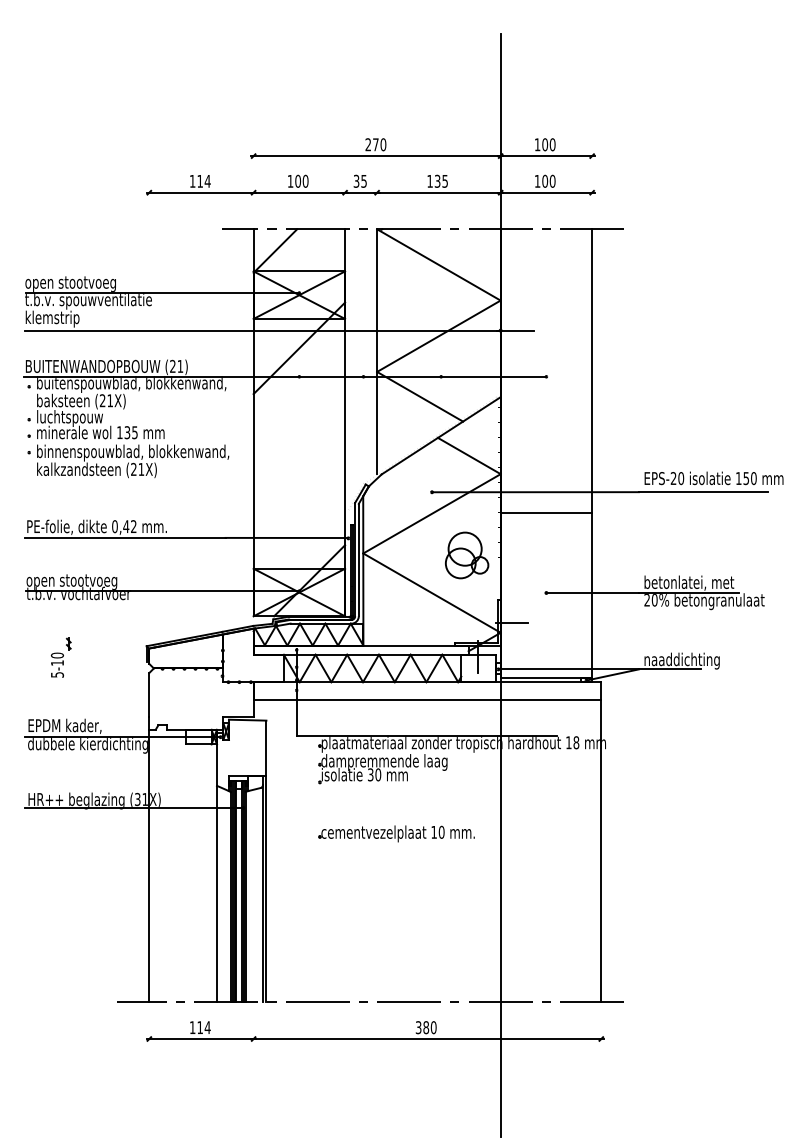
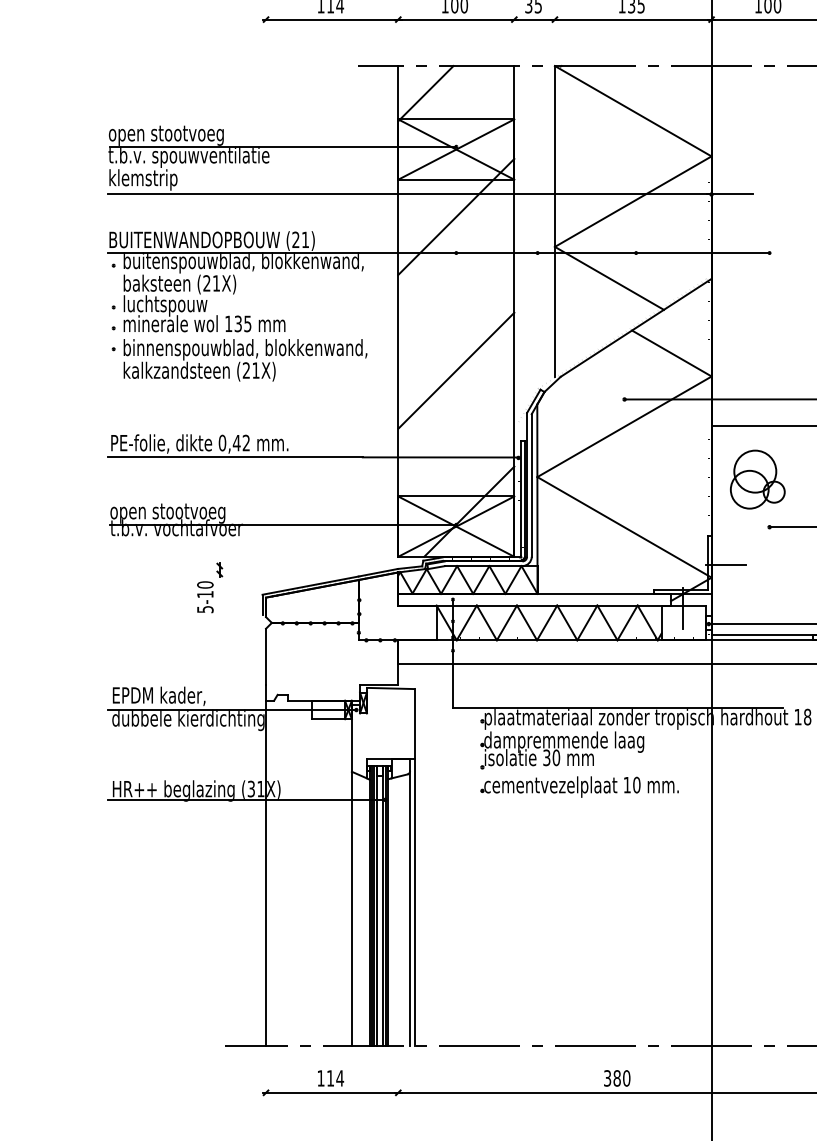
line: (299, 469) -> (456, 370), added
part: (467, 555) -> (758, 479), moved
part: (61, 657) -> (210, 587), moved
part: (396, 833) -> (579, 786), moved

